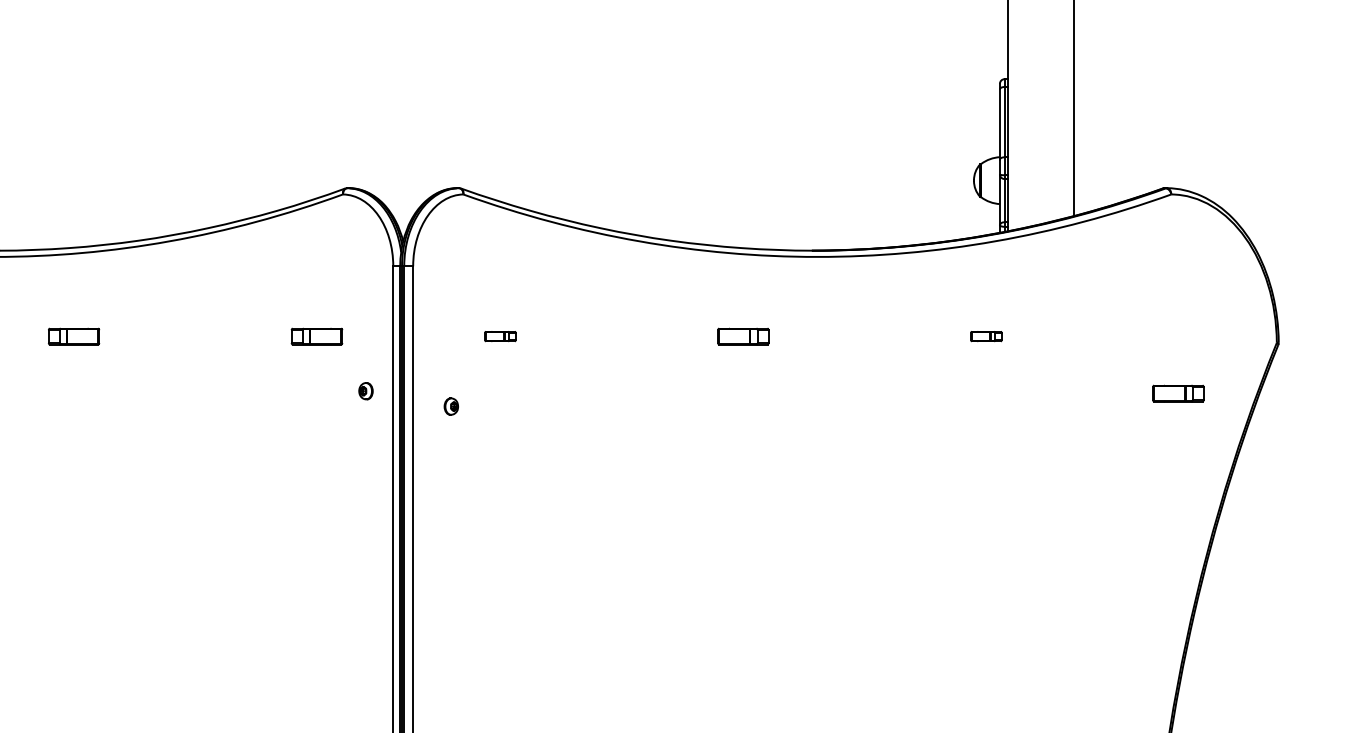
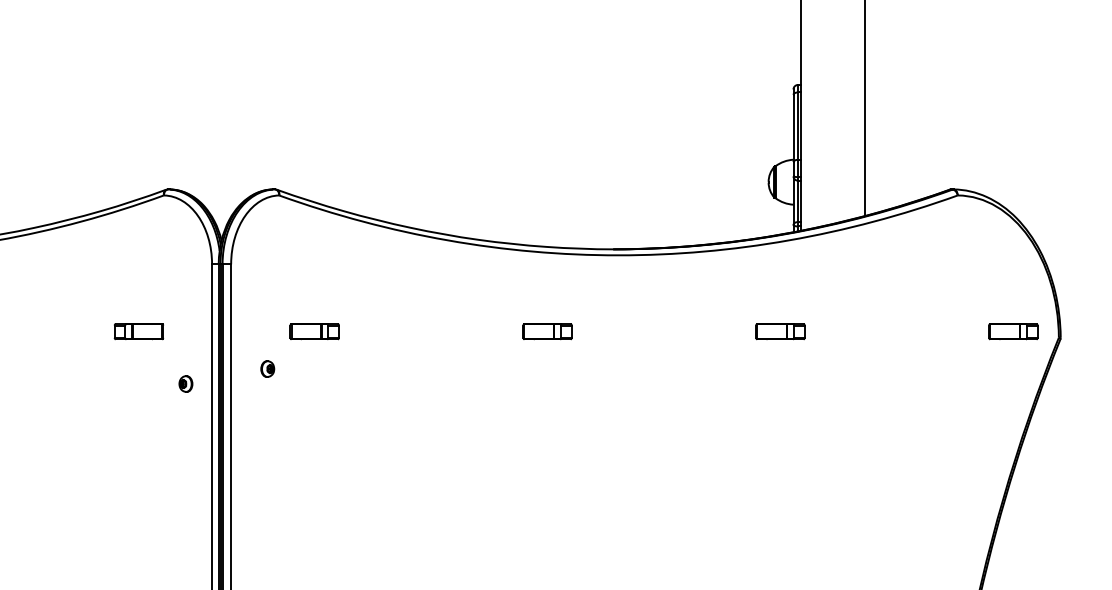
part: (500, 336) -> (314, 331), size x1.67
part: (986, 336) -> (780, 331), size x1.67
part: (1178, 393) -> (1013, 331), moved
part: (450, 406) -> (266, 368), moved

